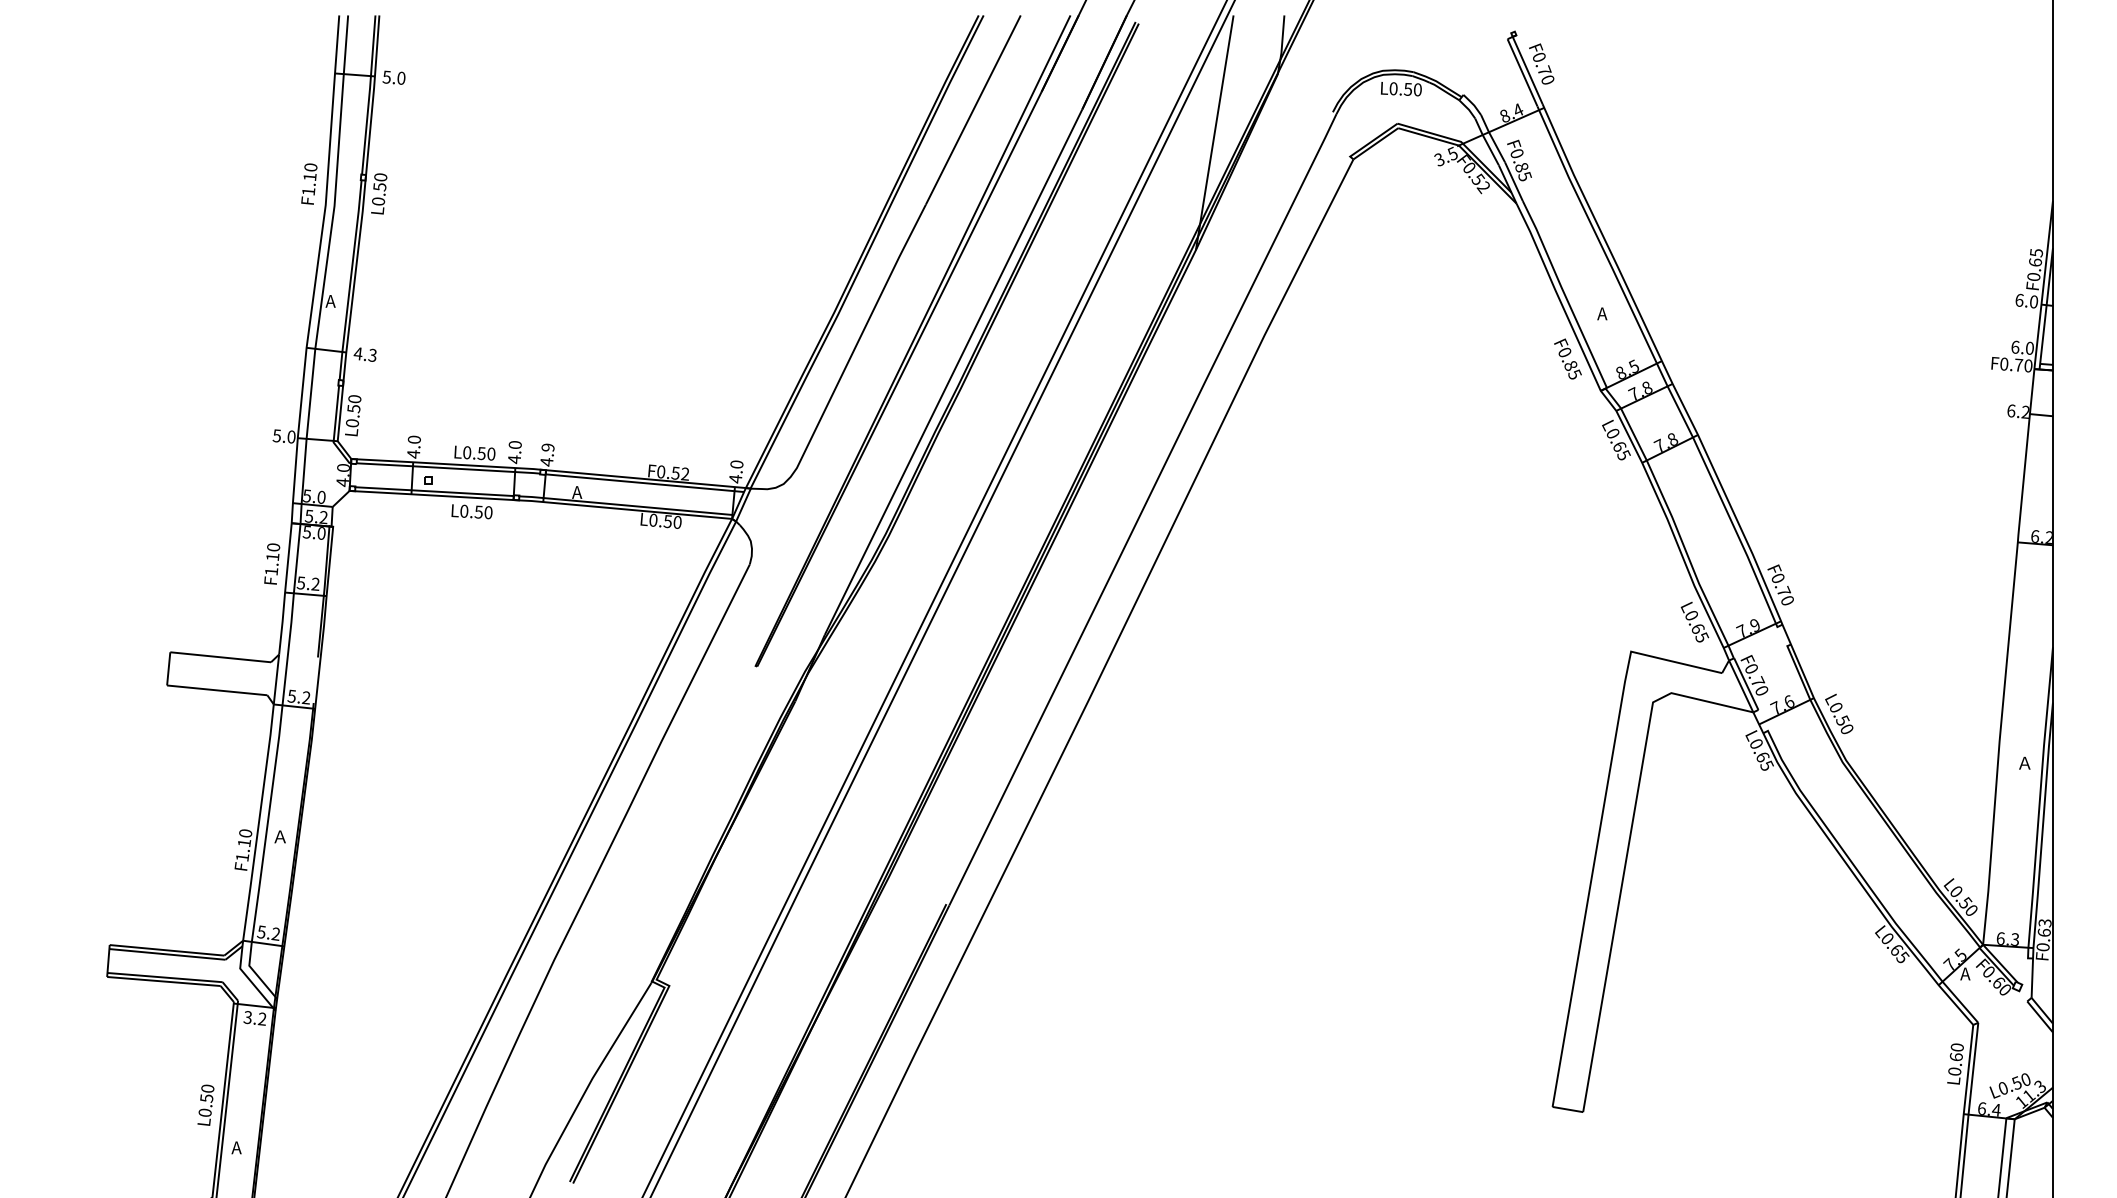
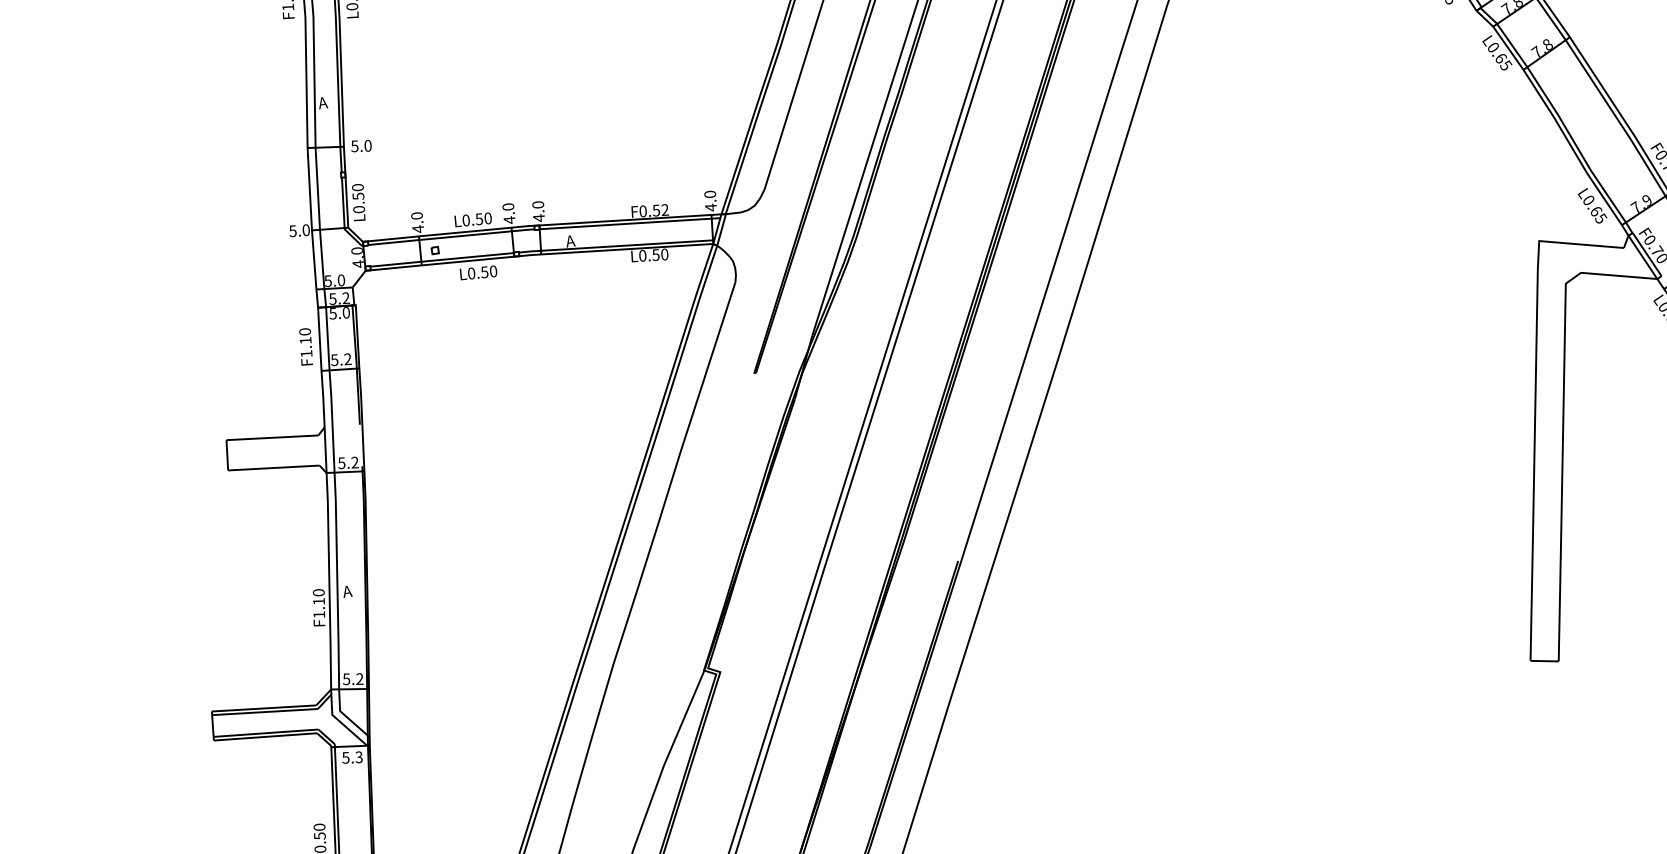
text: (364, 354) -> (360, 146), 4.3 -> 5.0
text: (547, 447) -> (537, 204), 4.9 -> 4.0
text: (278, 836) -> (348, 591), Ａ -> A
text: (255, 1018) -> (352, 757), 3.2 -> 5.3

